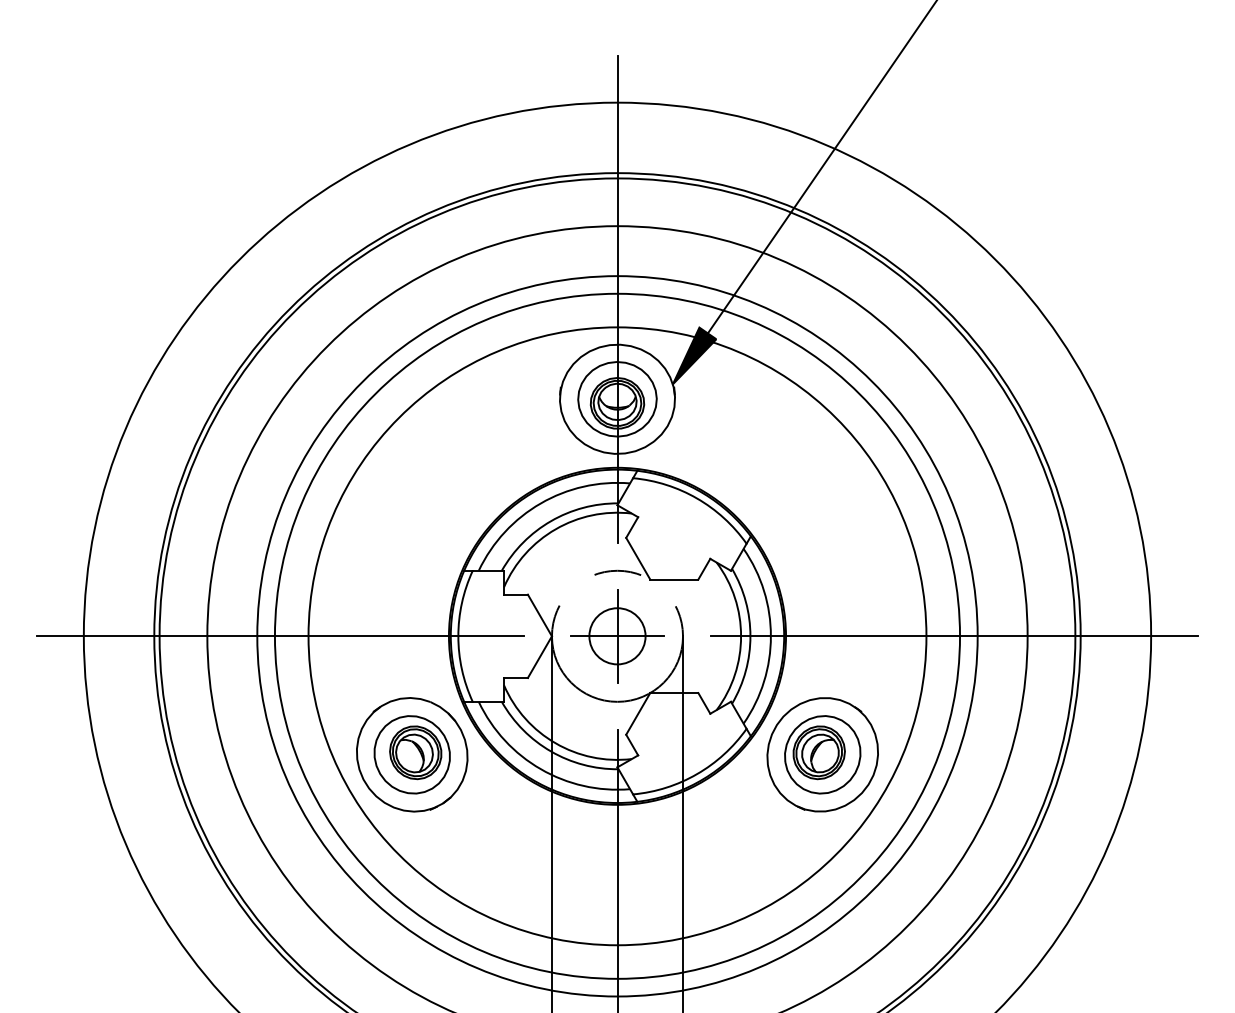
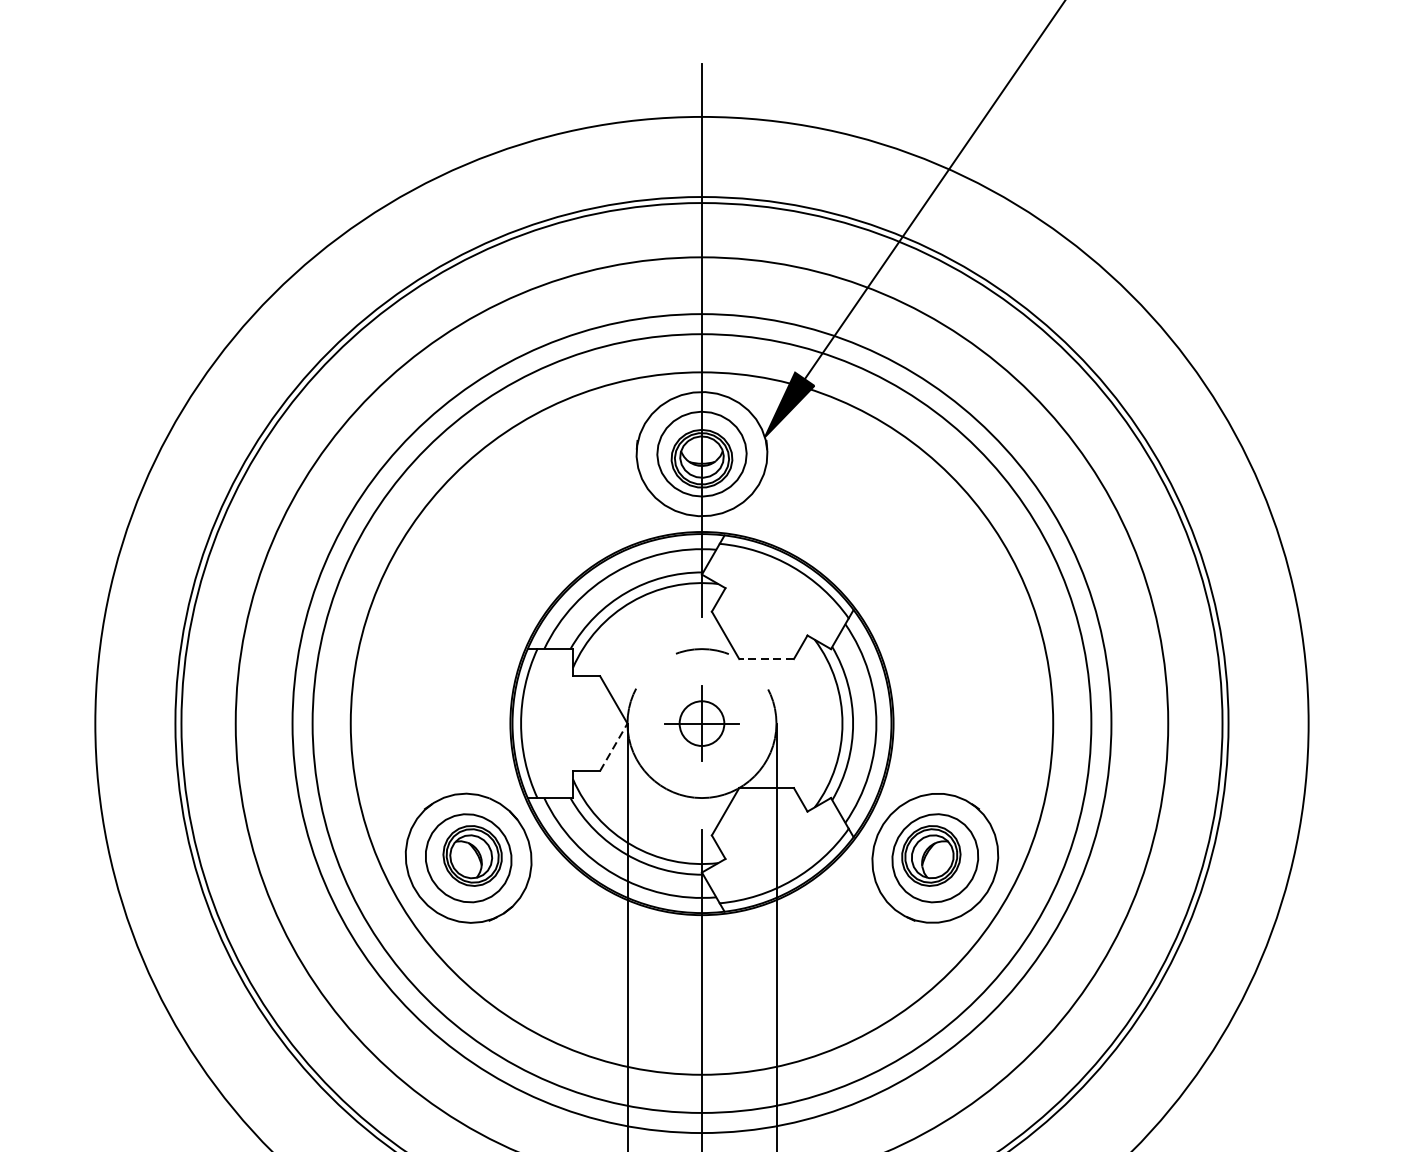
line: (673, 579) -> (765, 658), solid -> dashed
line: (280, 636) -> (318, 723), removed
part: (617, 636) -> (702, 723), size x0.7
line: (954, 636) -> (1085, 723), removed
line: (540, 656) -> (614, 746), solid -> dashed

